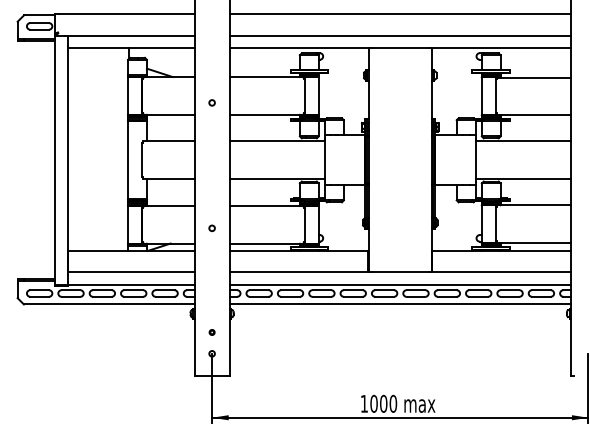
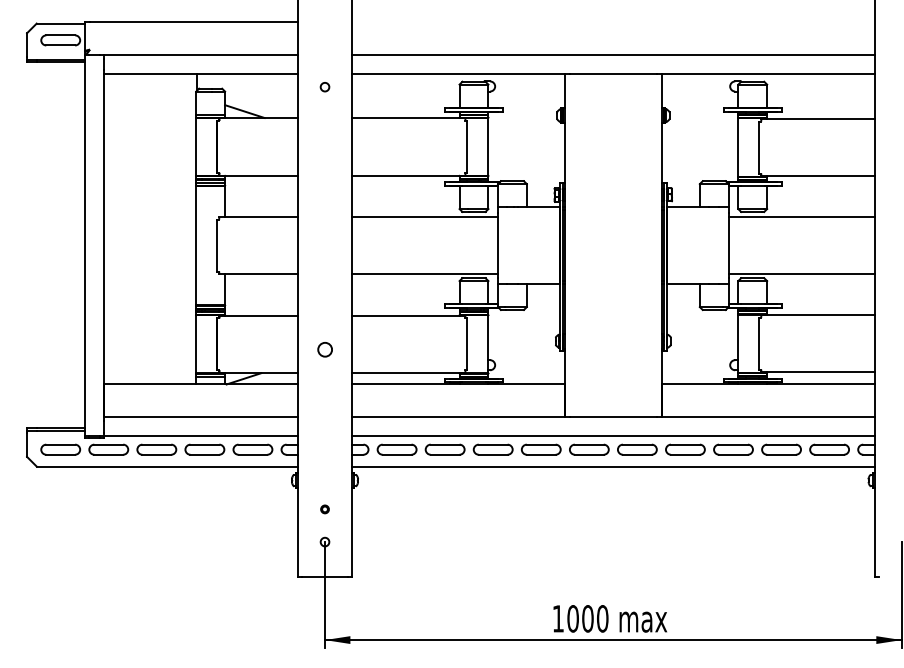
line: (399, 14) -> (612, 22), removed
circle: (211, 102) -> (324, 86), moved
circle: (211, 228) -> (324, 350), size x1.6

